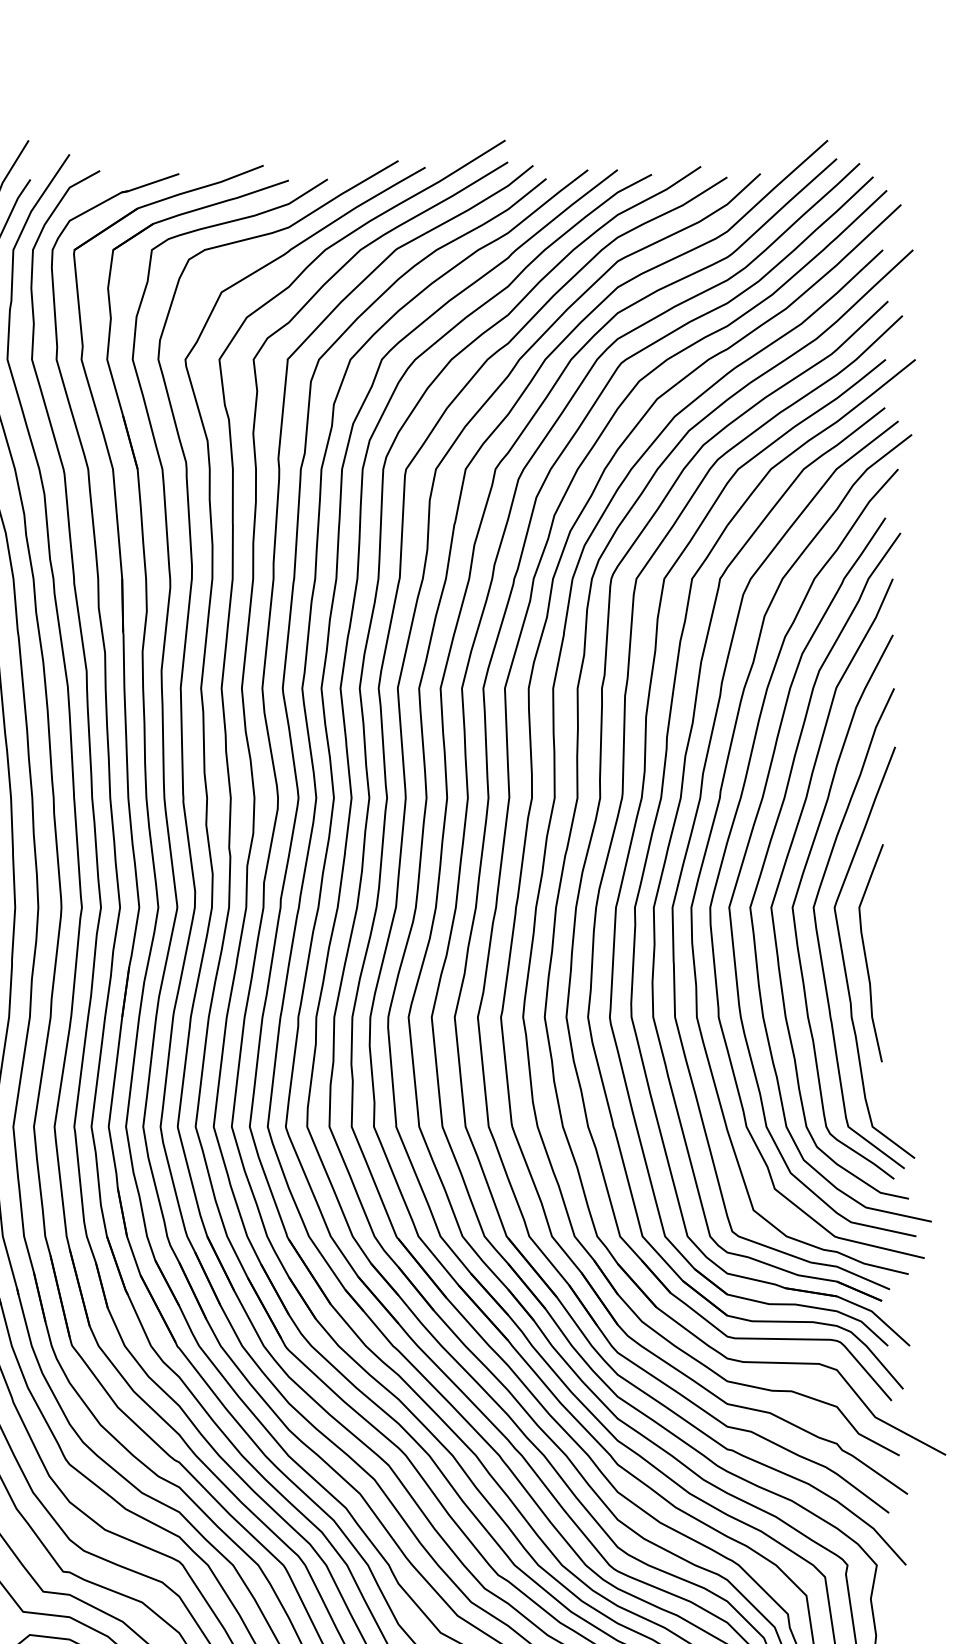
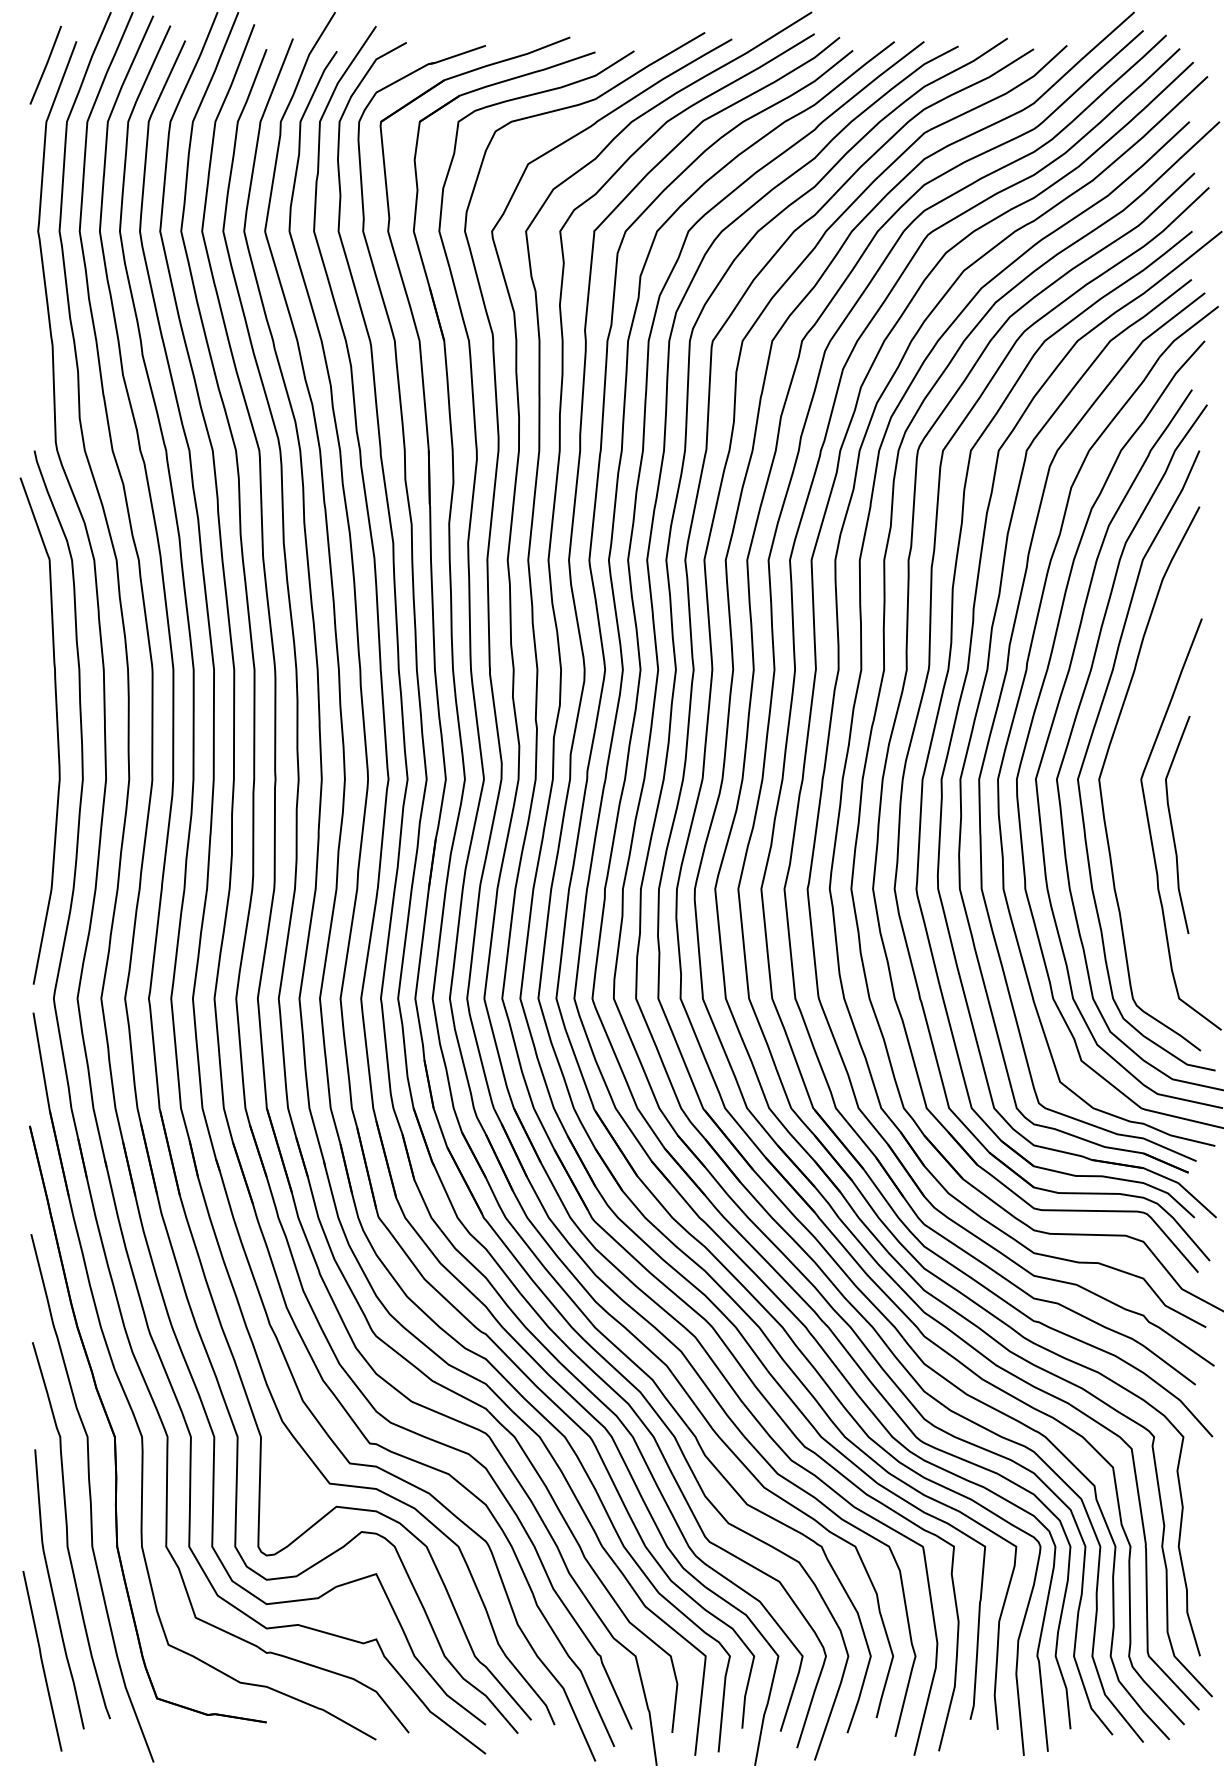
curve: (818, 936) -> (1125, 808), removed

